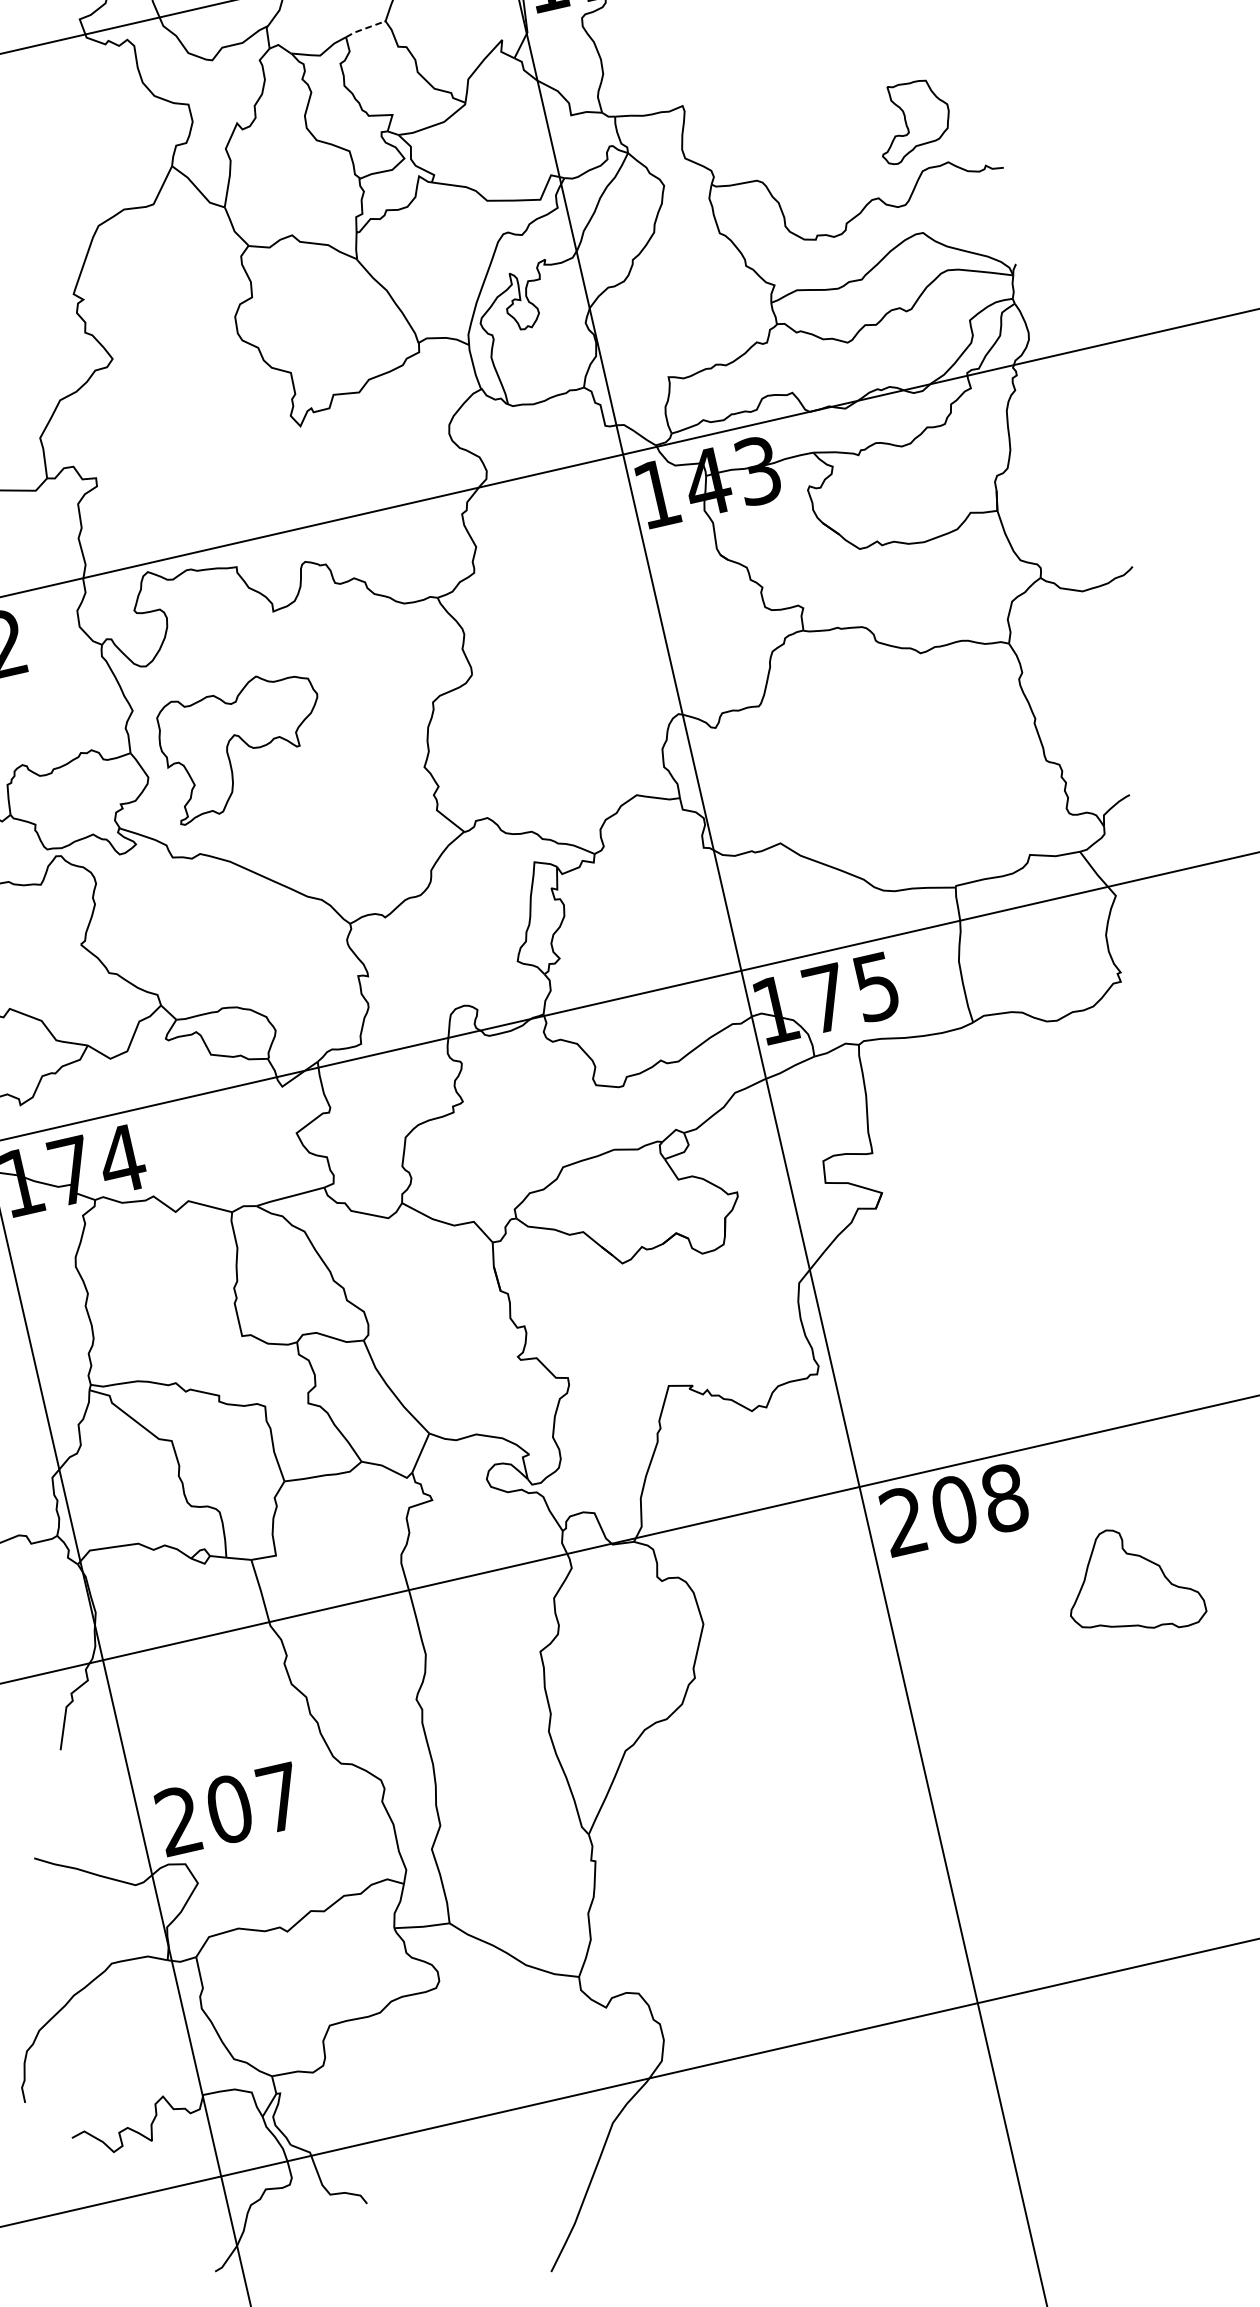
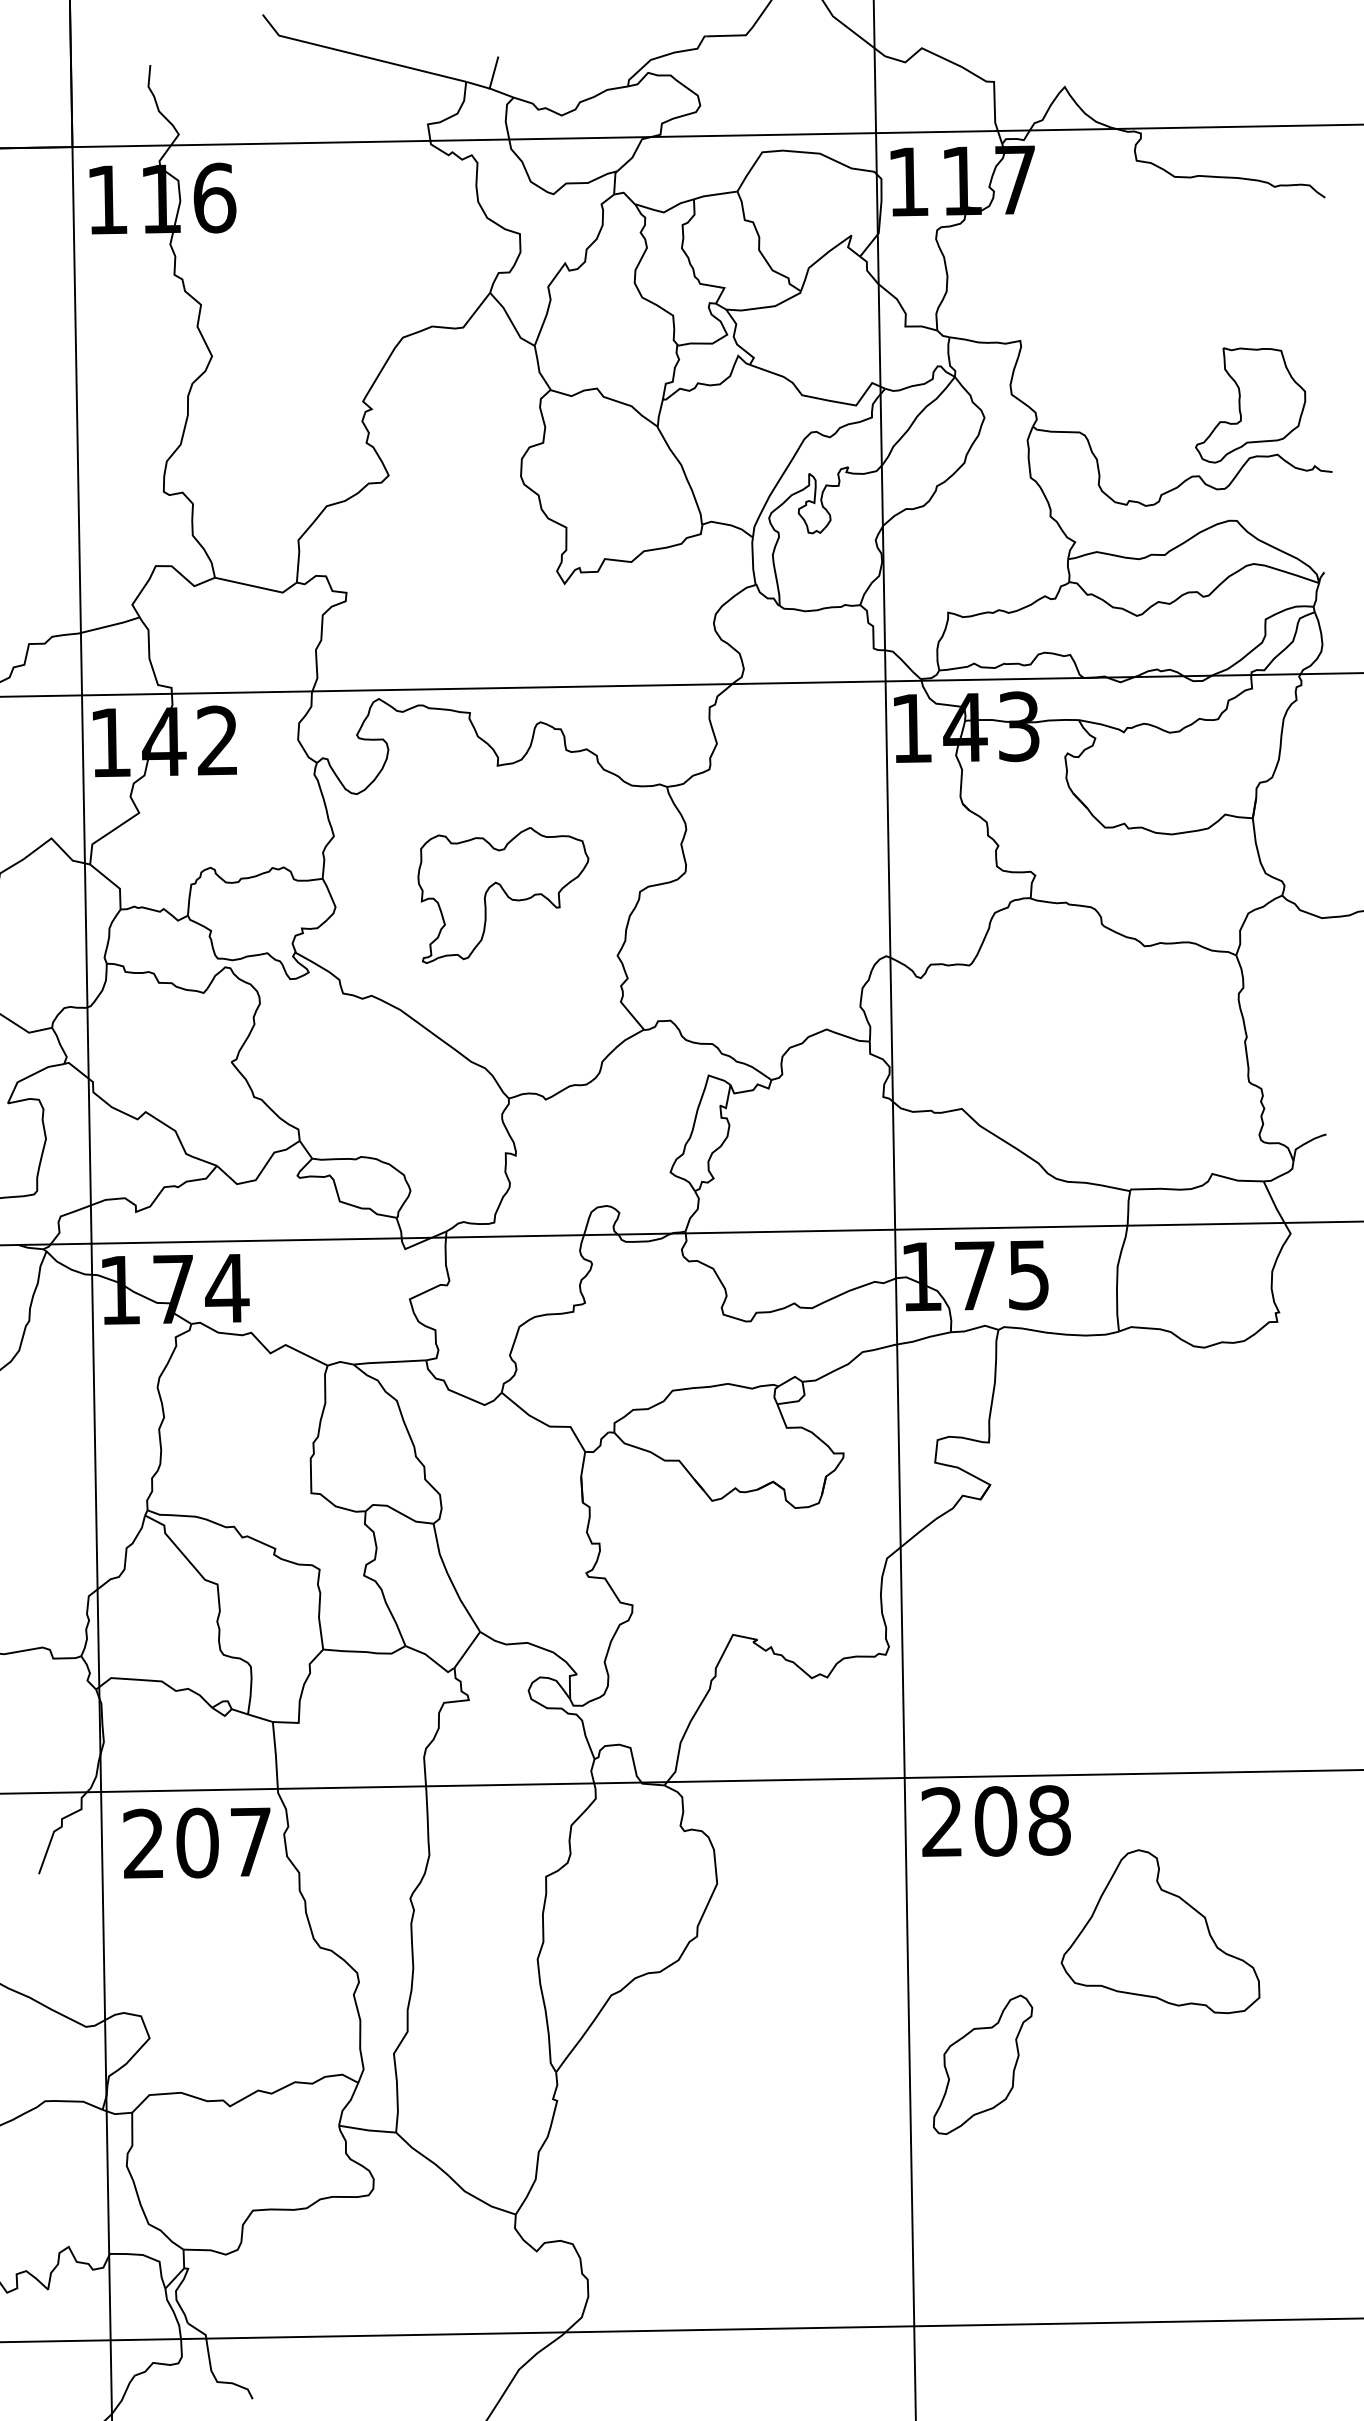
line: (364, 28) -> (714, 194), dashed -> solid
part: (913, 121) -> (1250, 405), size x1.43
part: (244, 745) -> (503, 895), moved
part: (1131, 1581) -> (1160, 1931), size x1.43
part: (991, 1742) -> (983, 2064), added
text: (228, 1808) -> (196, 1842), moved

